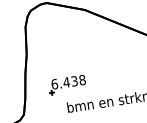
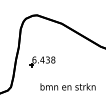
part: (66, 84) -> (42, 61), moved

